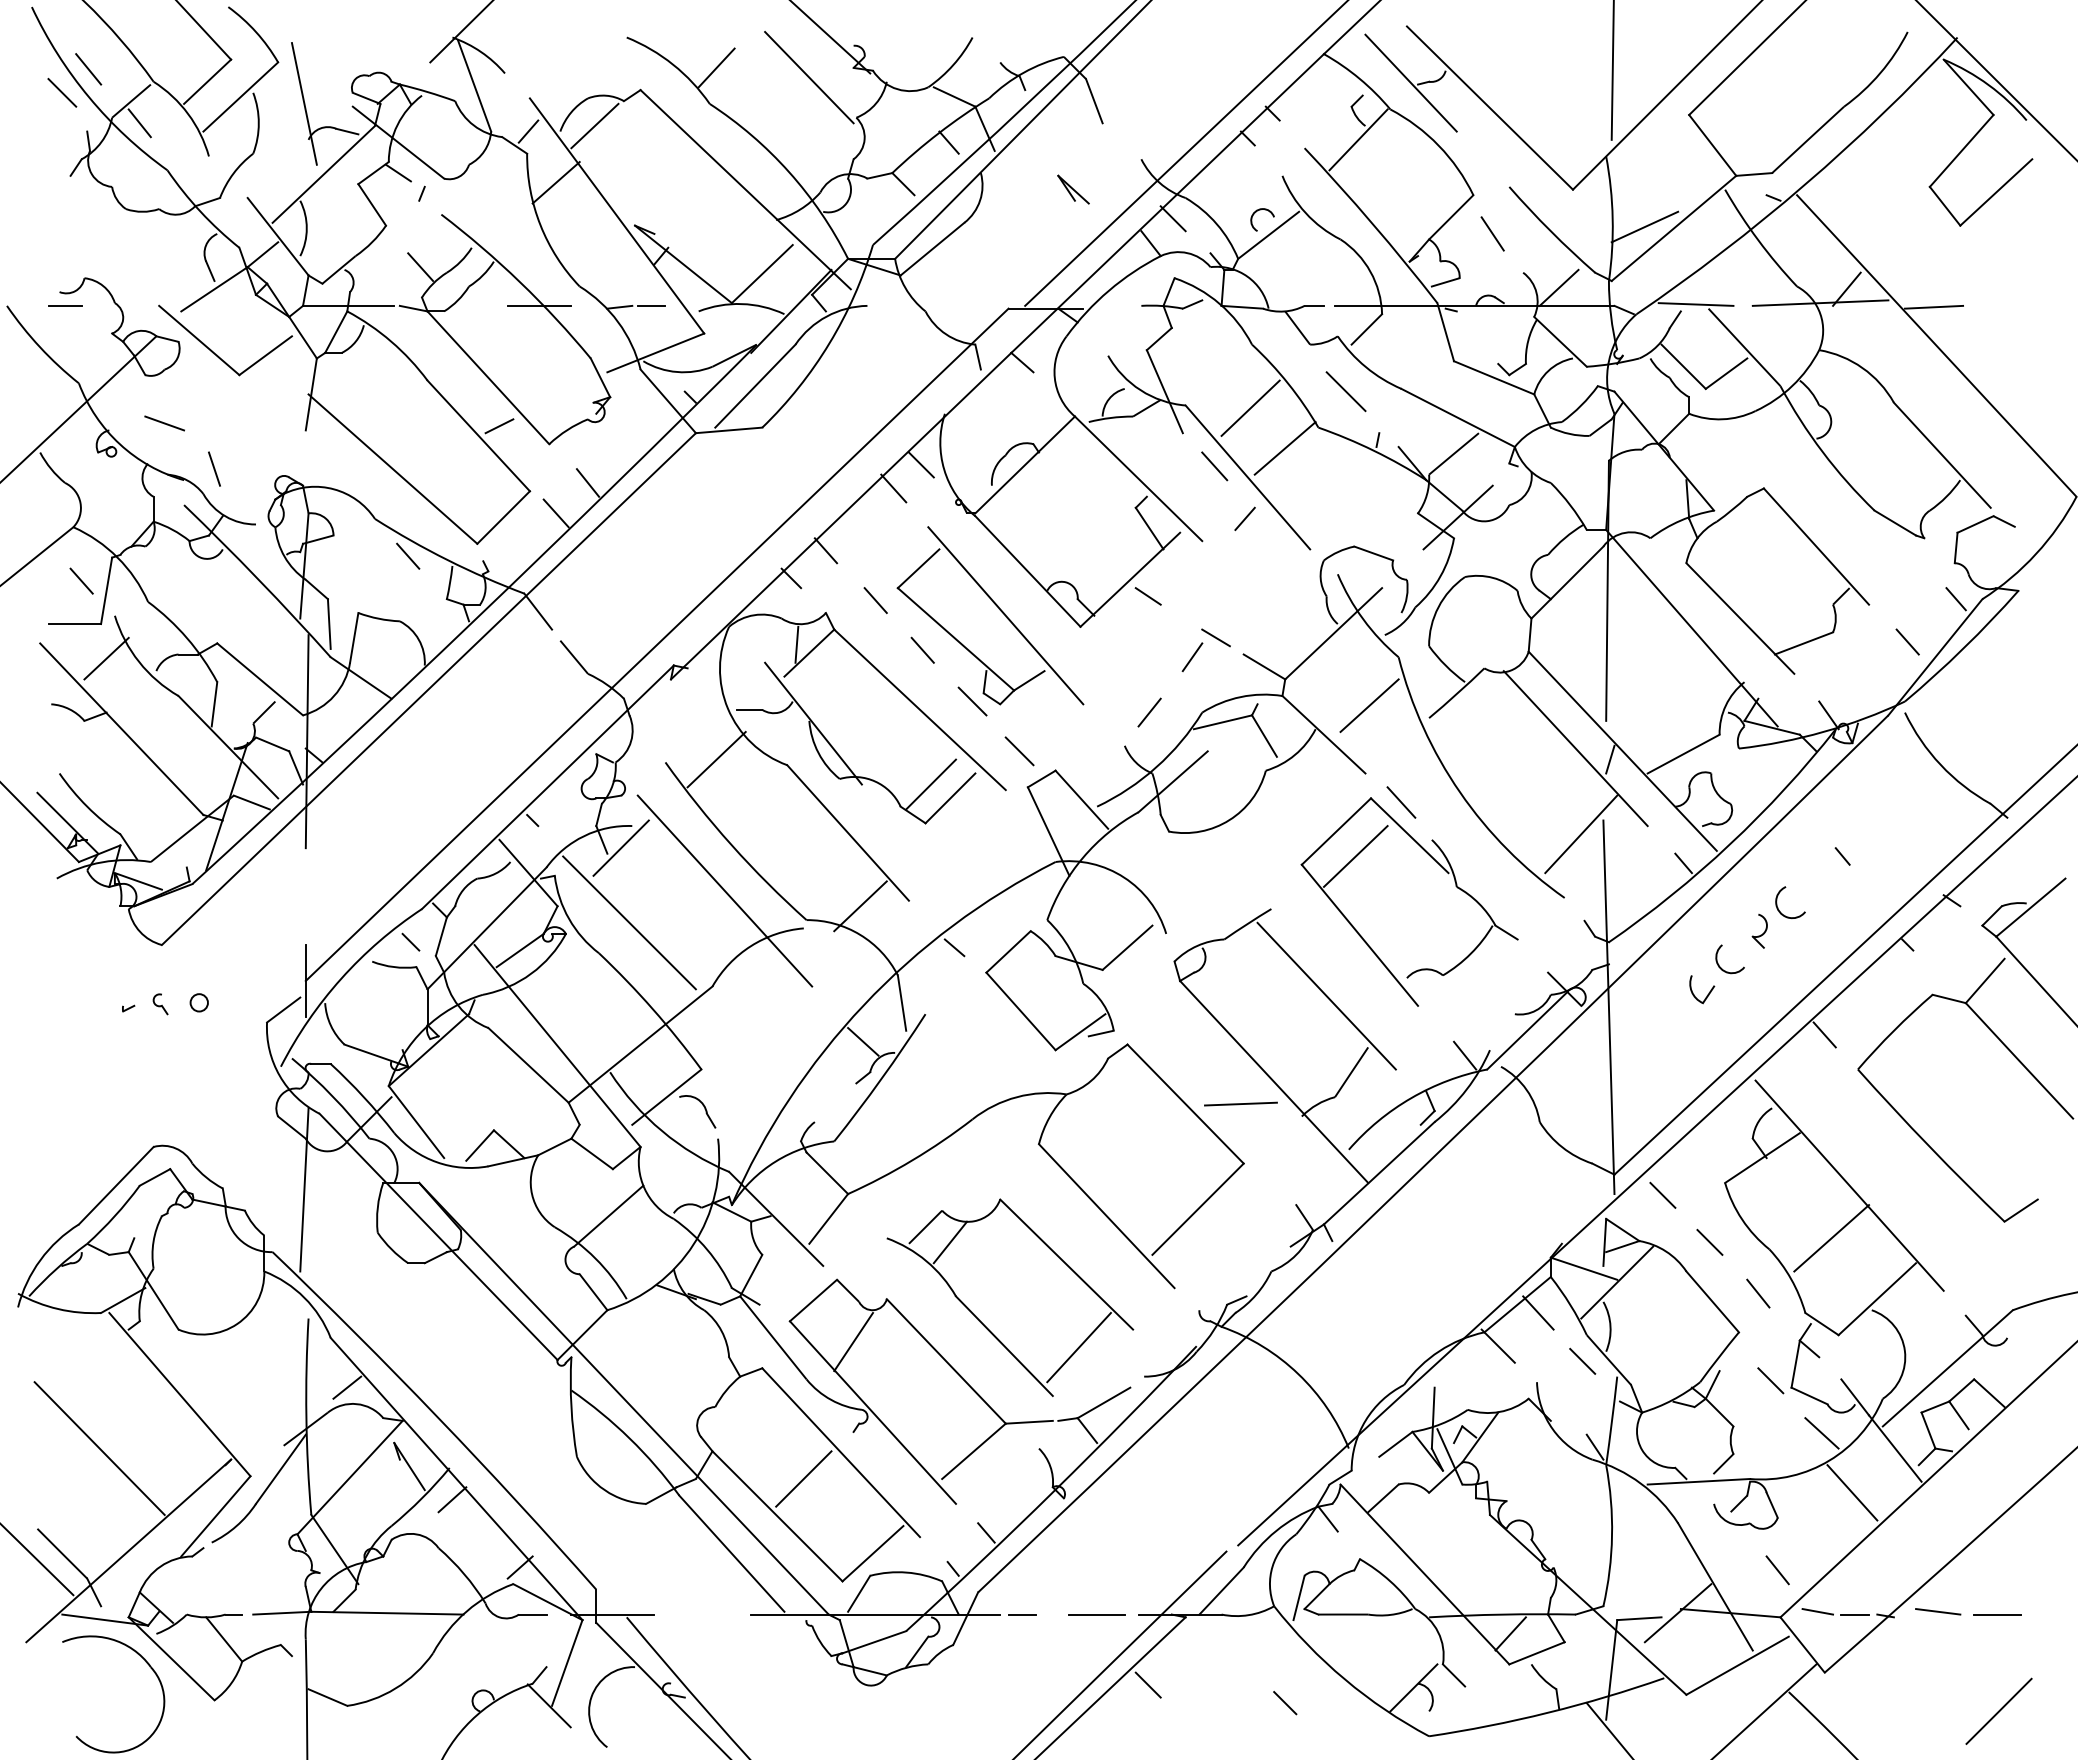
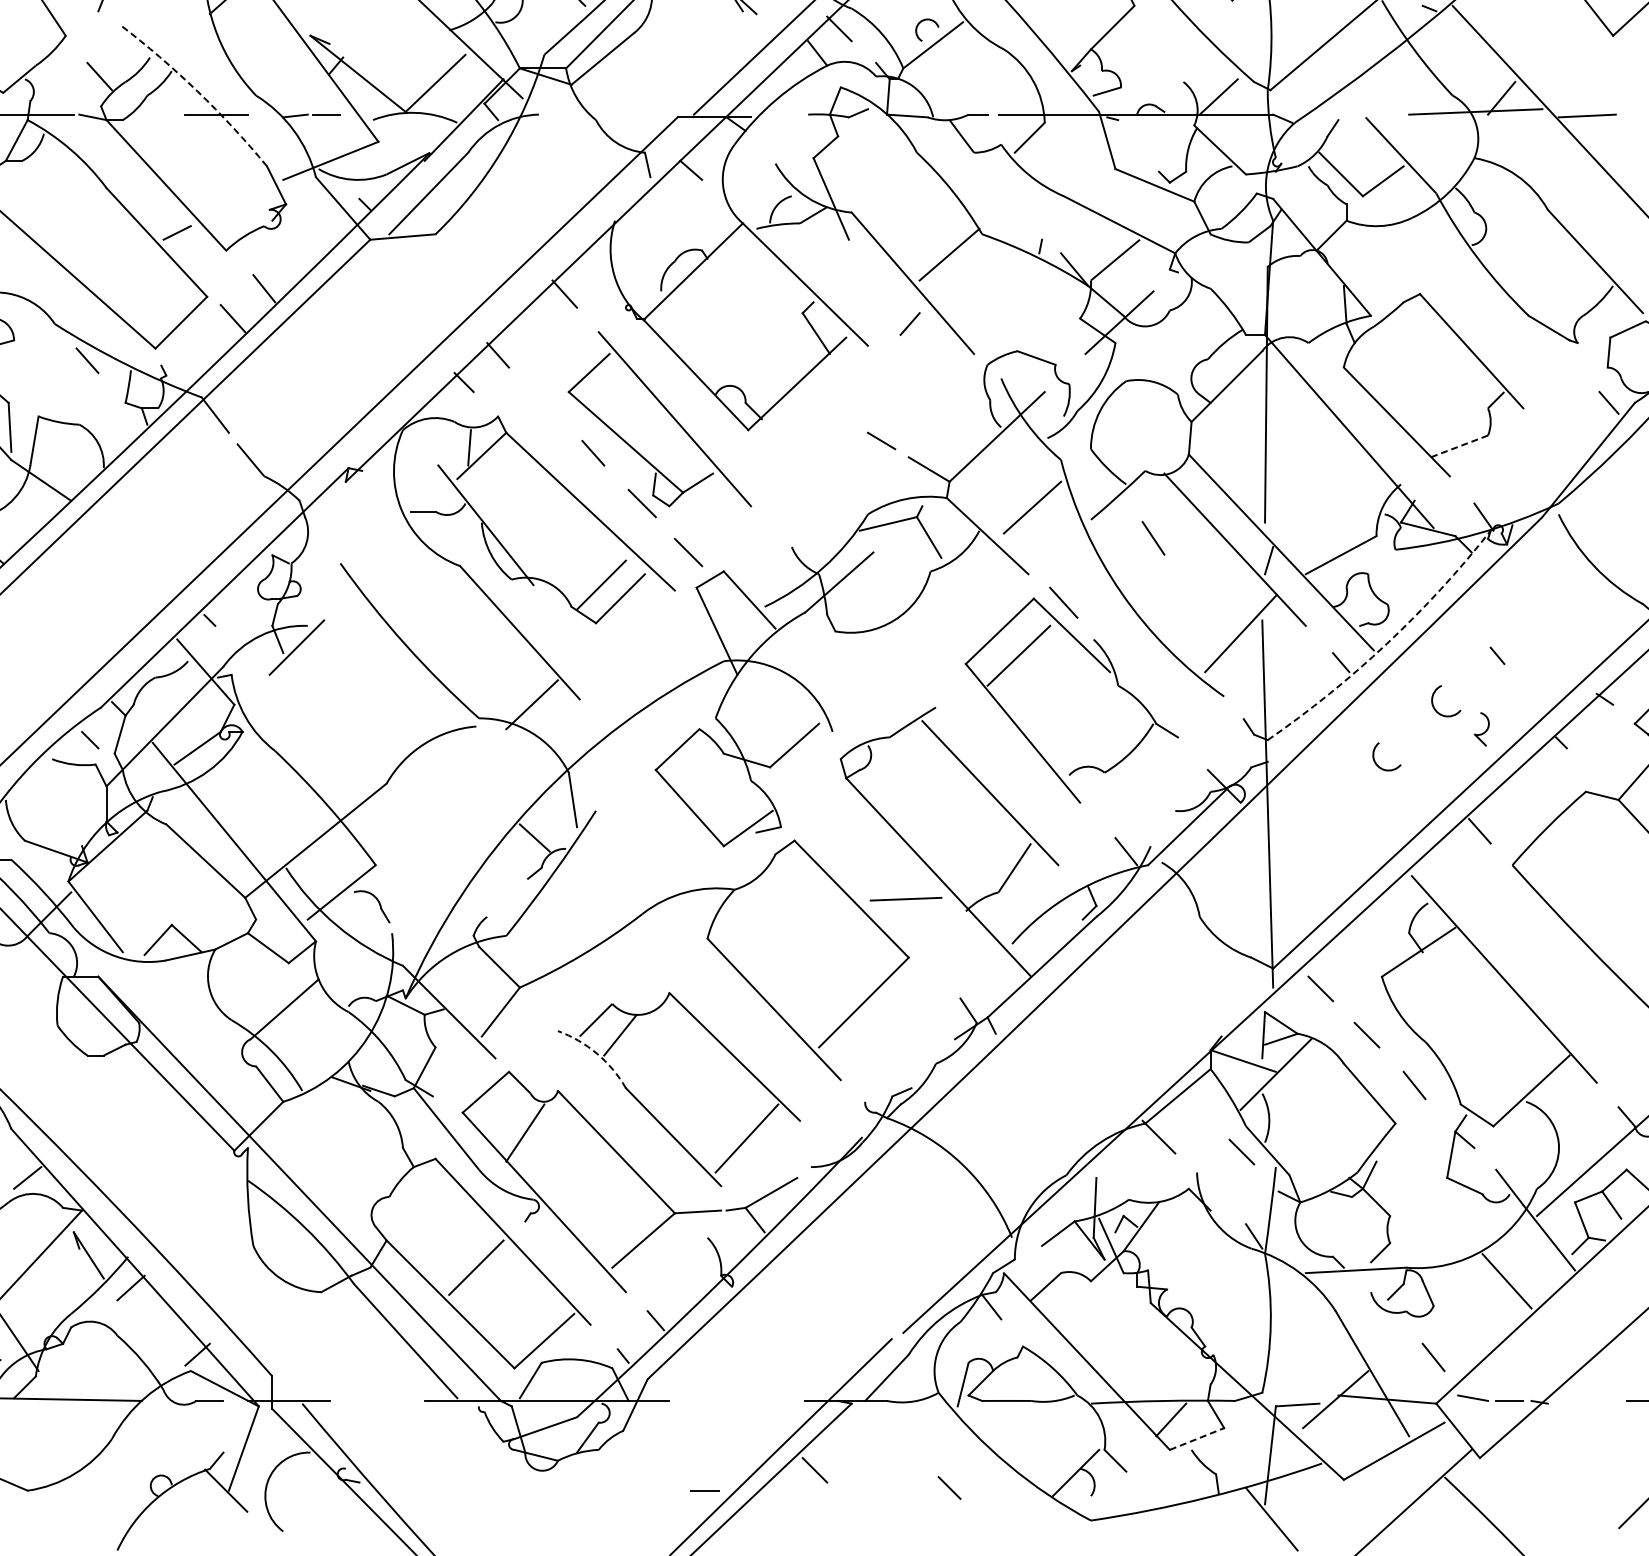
line: (1644, 226) -> (1302, 36), removed
line: (1492, 233) -> (1153, 537), moved
arc: (520, 282) -> (197, 91), solid -> dashed
line: (1695, 304) -> (1352, 113), removed
line: (1345, 391) -> (1008, 198), removed
line: (1250, 407) -> (915, 214), removed
line: (920, 464) -> (591, 270), removed
line: (1214, 466) -> (880, 272), removed
line: (1147, 596) -> (814, 400), removed
line: (875, 600) -> (546, 404), removed
line: (1907, 641) -> (1561, 444), removed
line: (1803, 643) -> (1458, 446), solid -> dashed
line: (1192, 657) -> (858, 460), removed
line: (1149, 712) -> (816, 514), removed
line: (716, 759) -> (390, 560), removed
arc: (1730, 844) -> (1387, 644), solid -> dashed
line: (724, 890) -> (398, 689), removed
line: (629, 922) -> (305, 720), removed
part: (1759, 930) -> (1481, 728), moved
line: (954, 947) -> (624, 745), removed
part: (1707, 994) -> (1364, 791), removed
line: (1831, 1238) -> (1486, 1031), removed
arc: (926, 1261) -> (596, 1053), solid -> dashed
line: (1538, 1312) -> (1198, 1104), removed
line: (1770, 1380) -> (1426, 1170), removed
line: (1821, 1433) -> (1476, 1222), removed
line: (1938, 1611) -> (1591, 1397), removed
line: (1022, 1614) -> (705, 1491), moved
line: (1096, 1614) -> (764, 1400), removed
line: (1537, 1653) -> (1197, 1439), solid -> dashed

